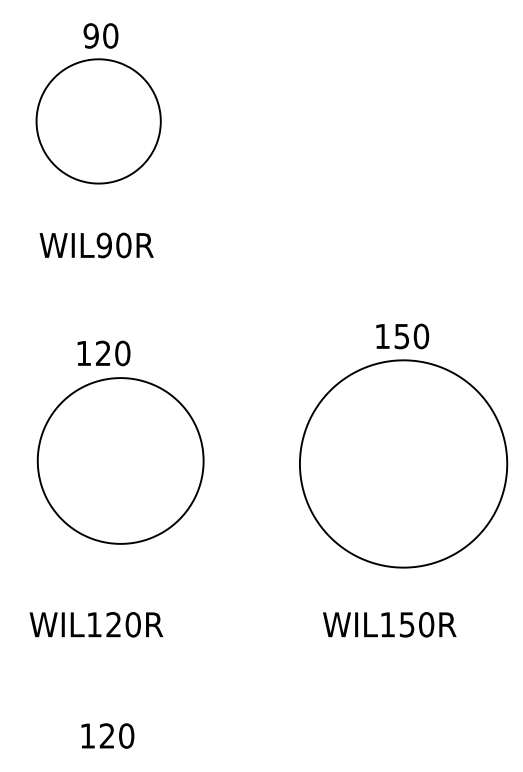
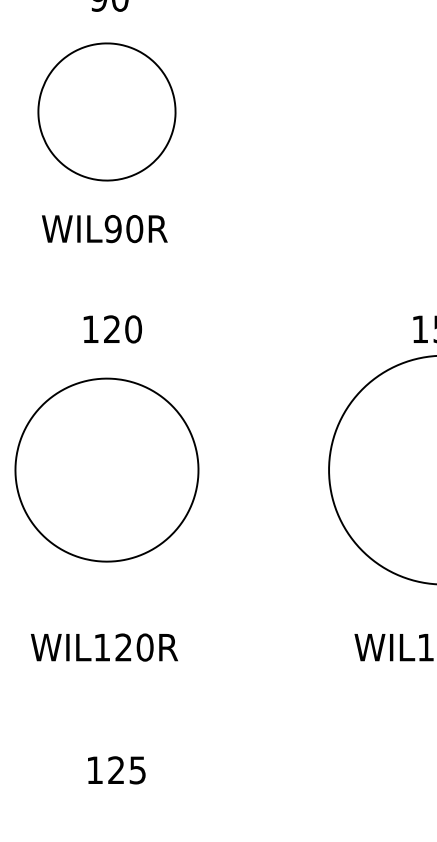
part: (98, 121) -> (106, 112), moved
text: (103, 353) -> (112, 329), moved
part: (120, 460) -> (106, 469), moved
text: (126, 735) -> (137, 769), 120 -> 125

